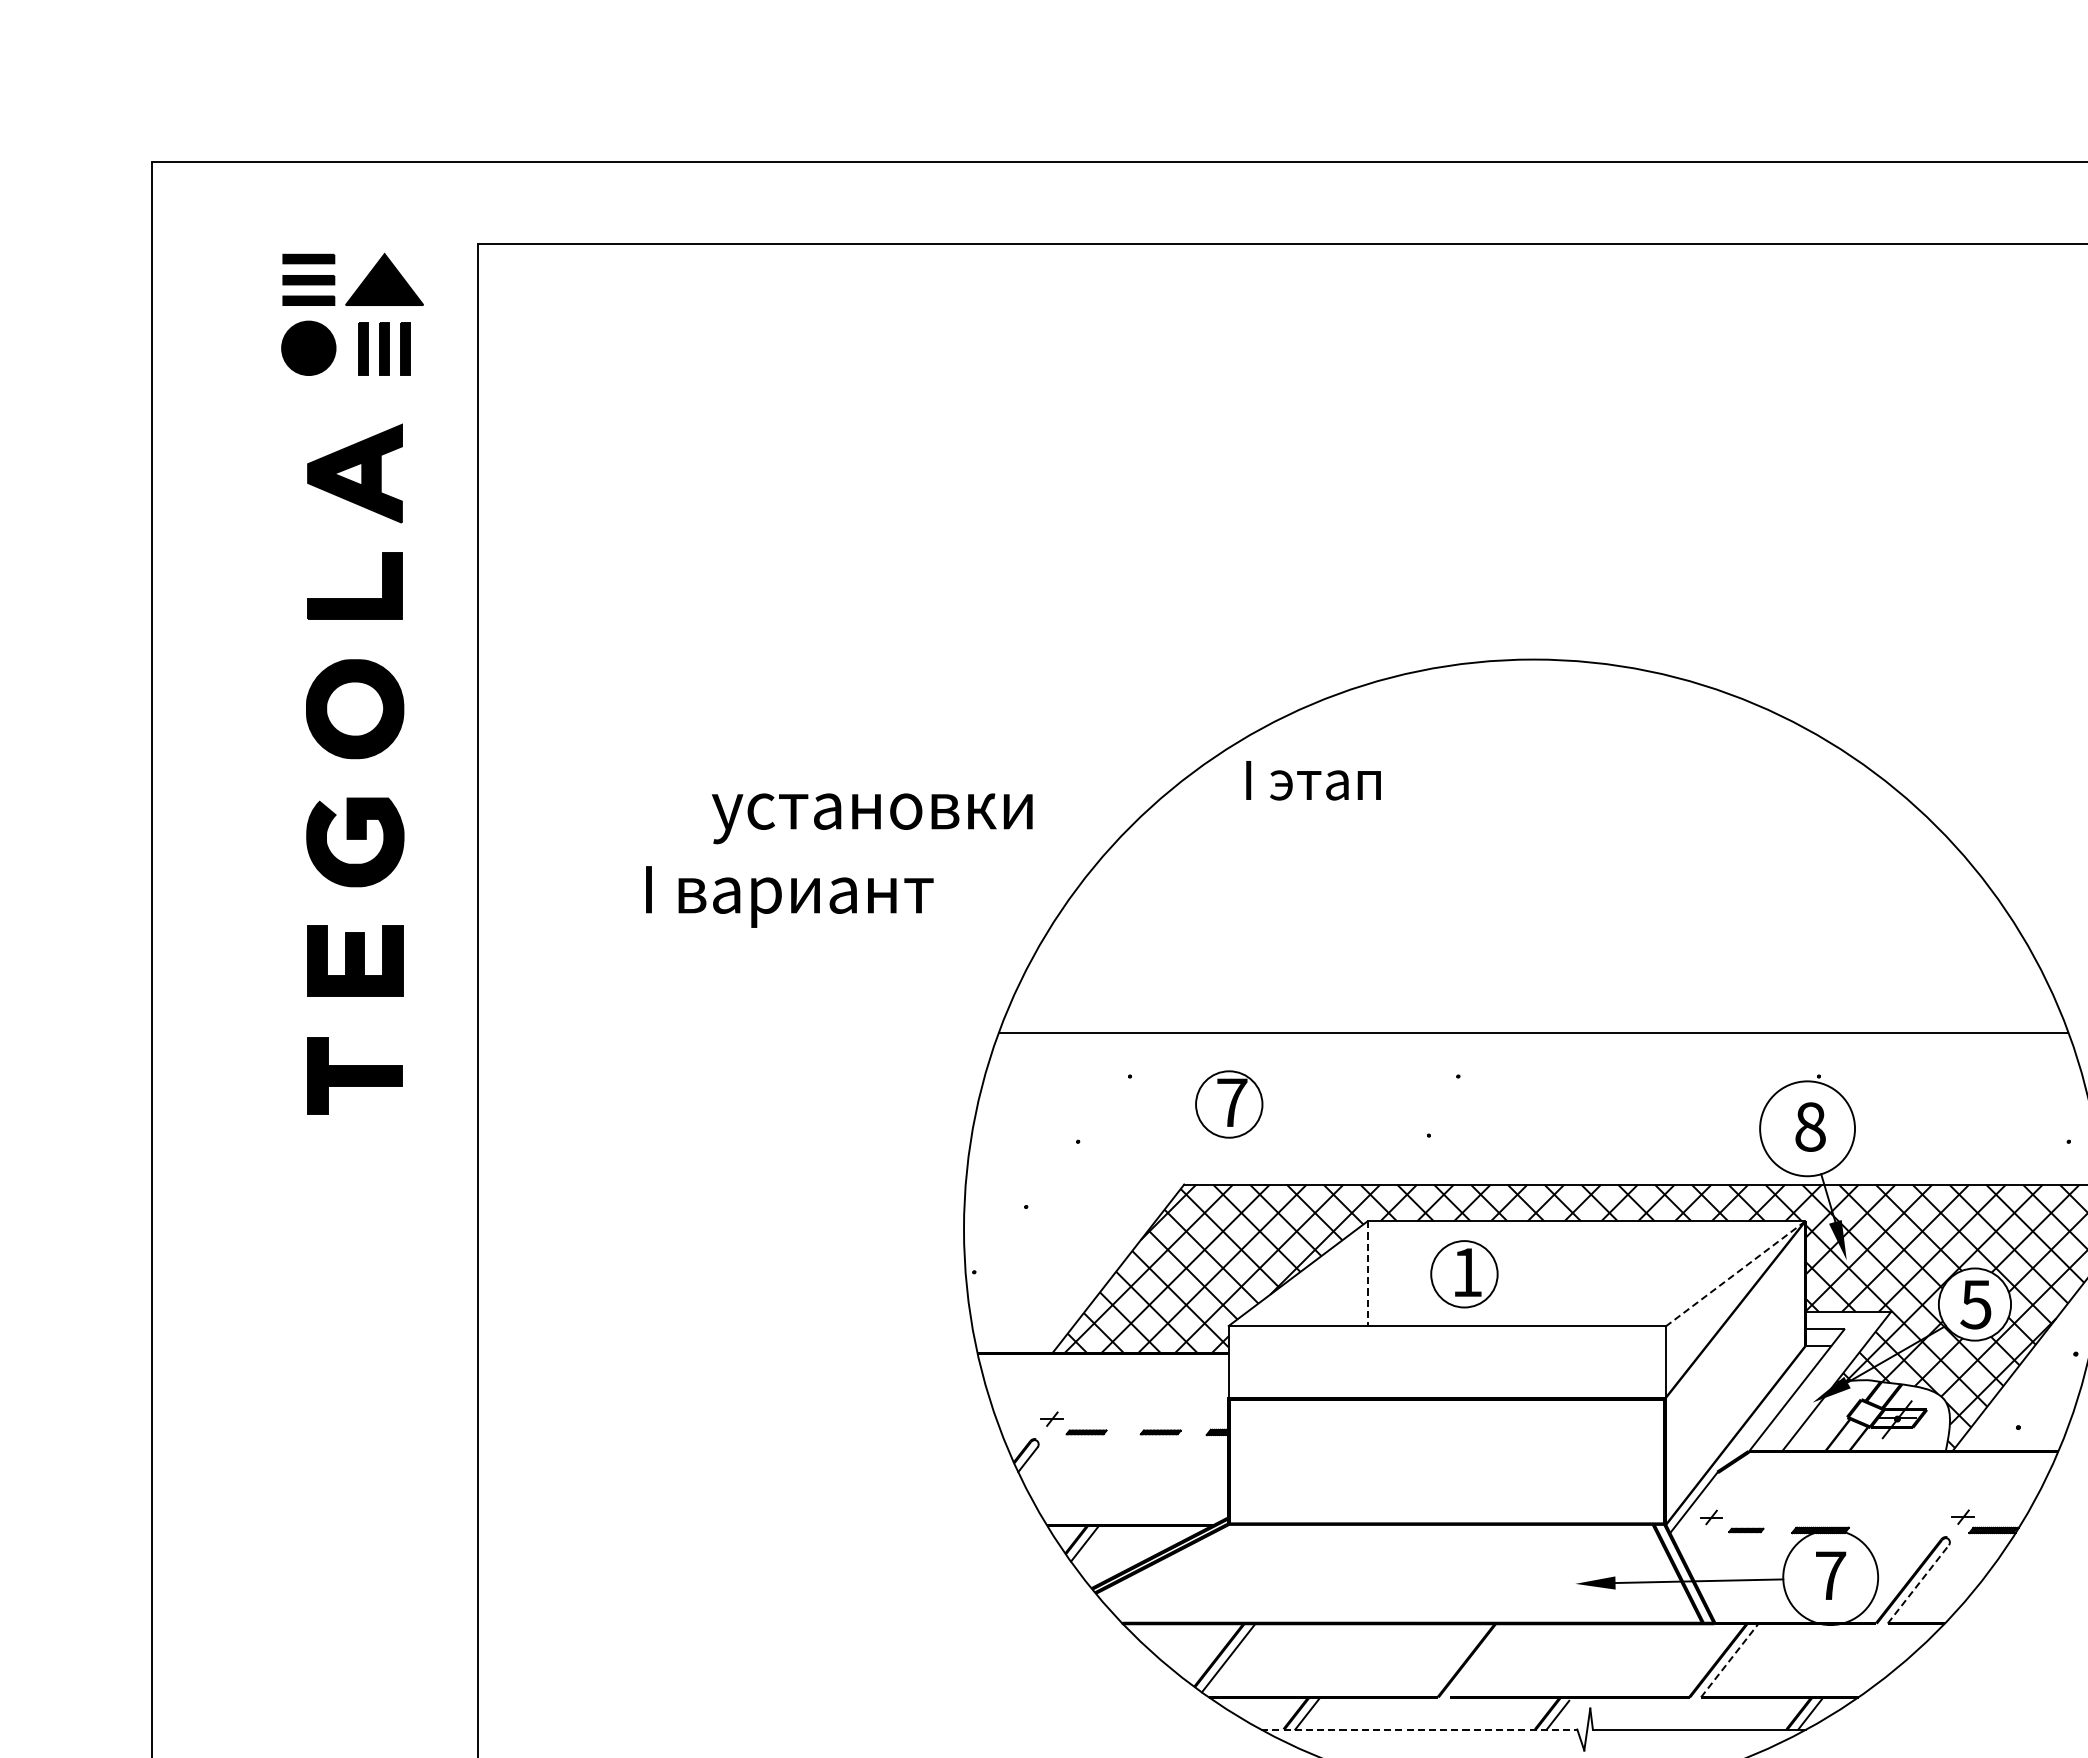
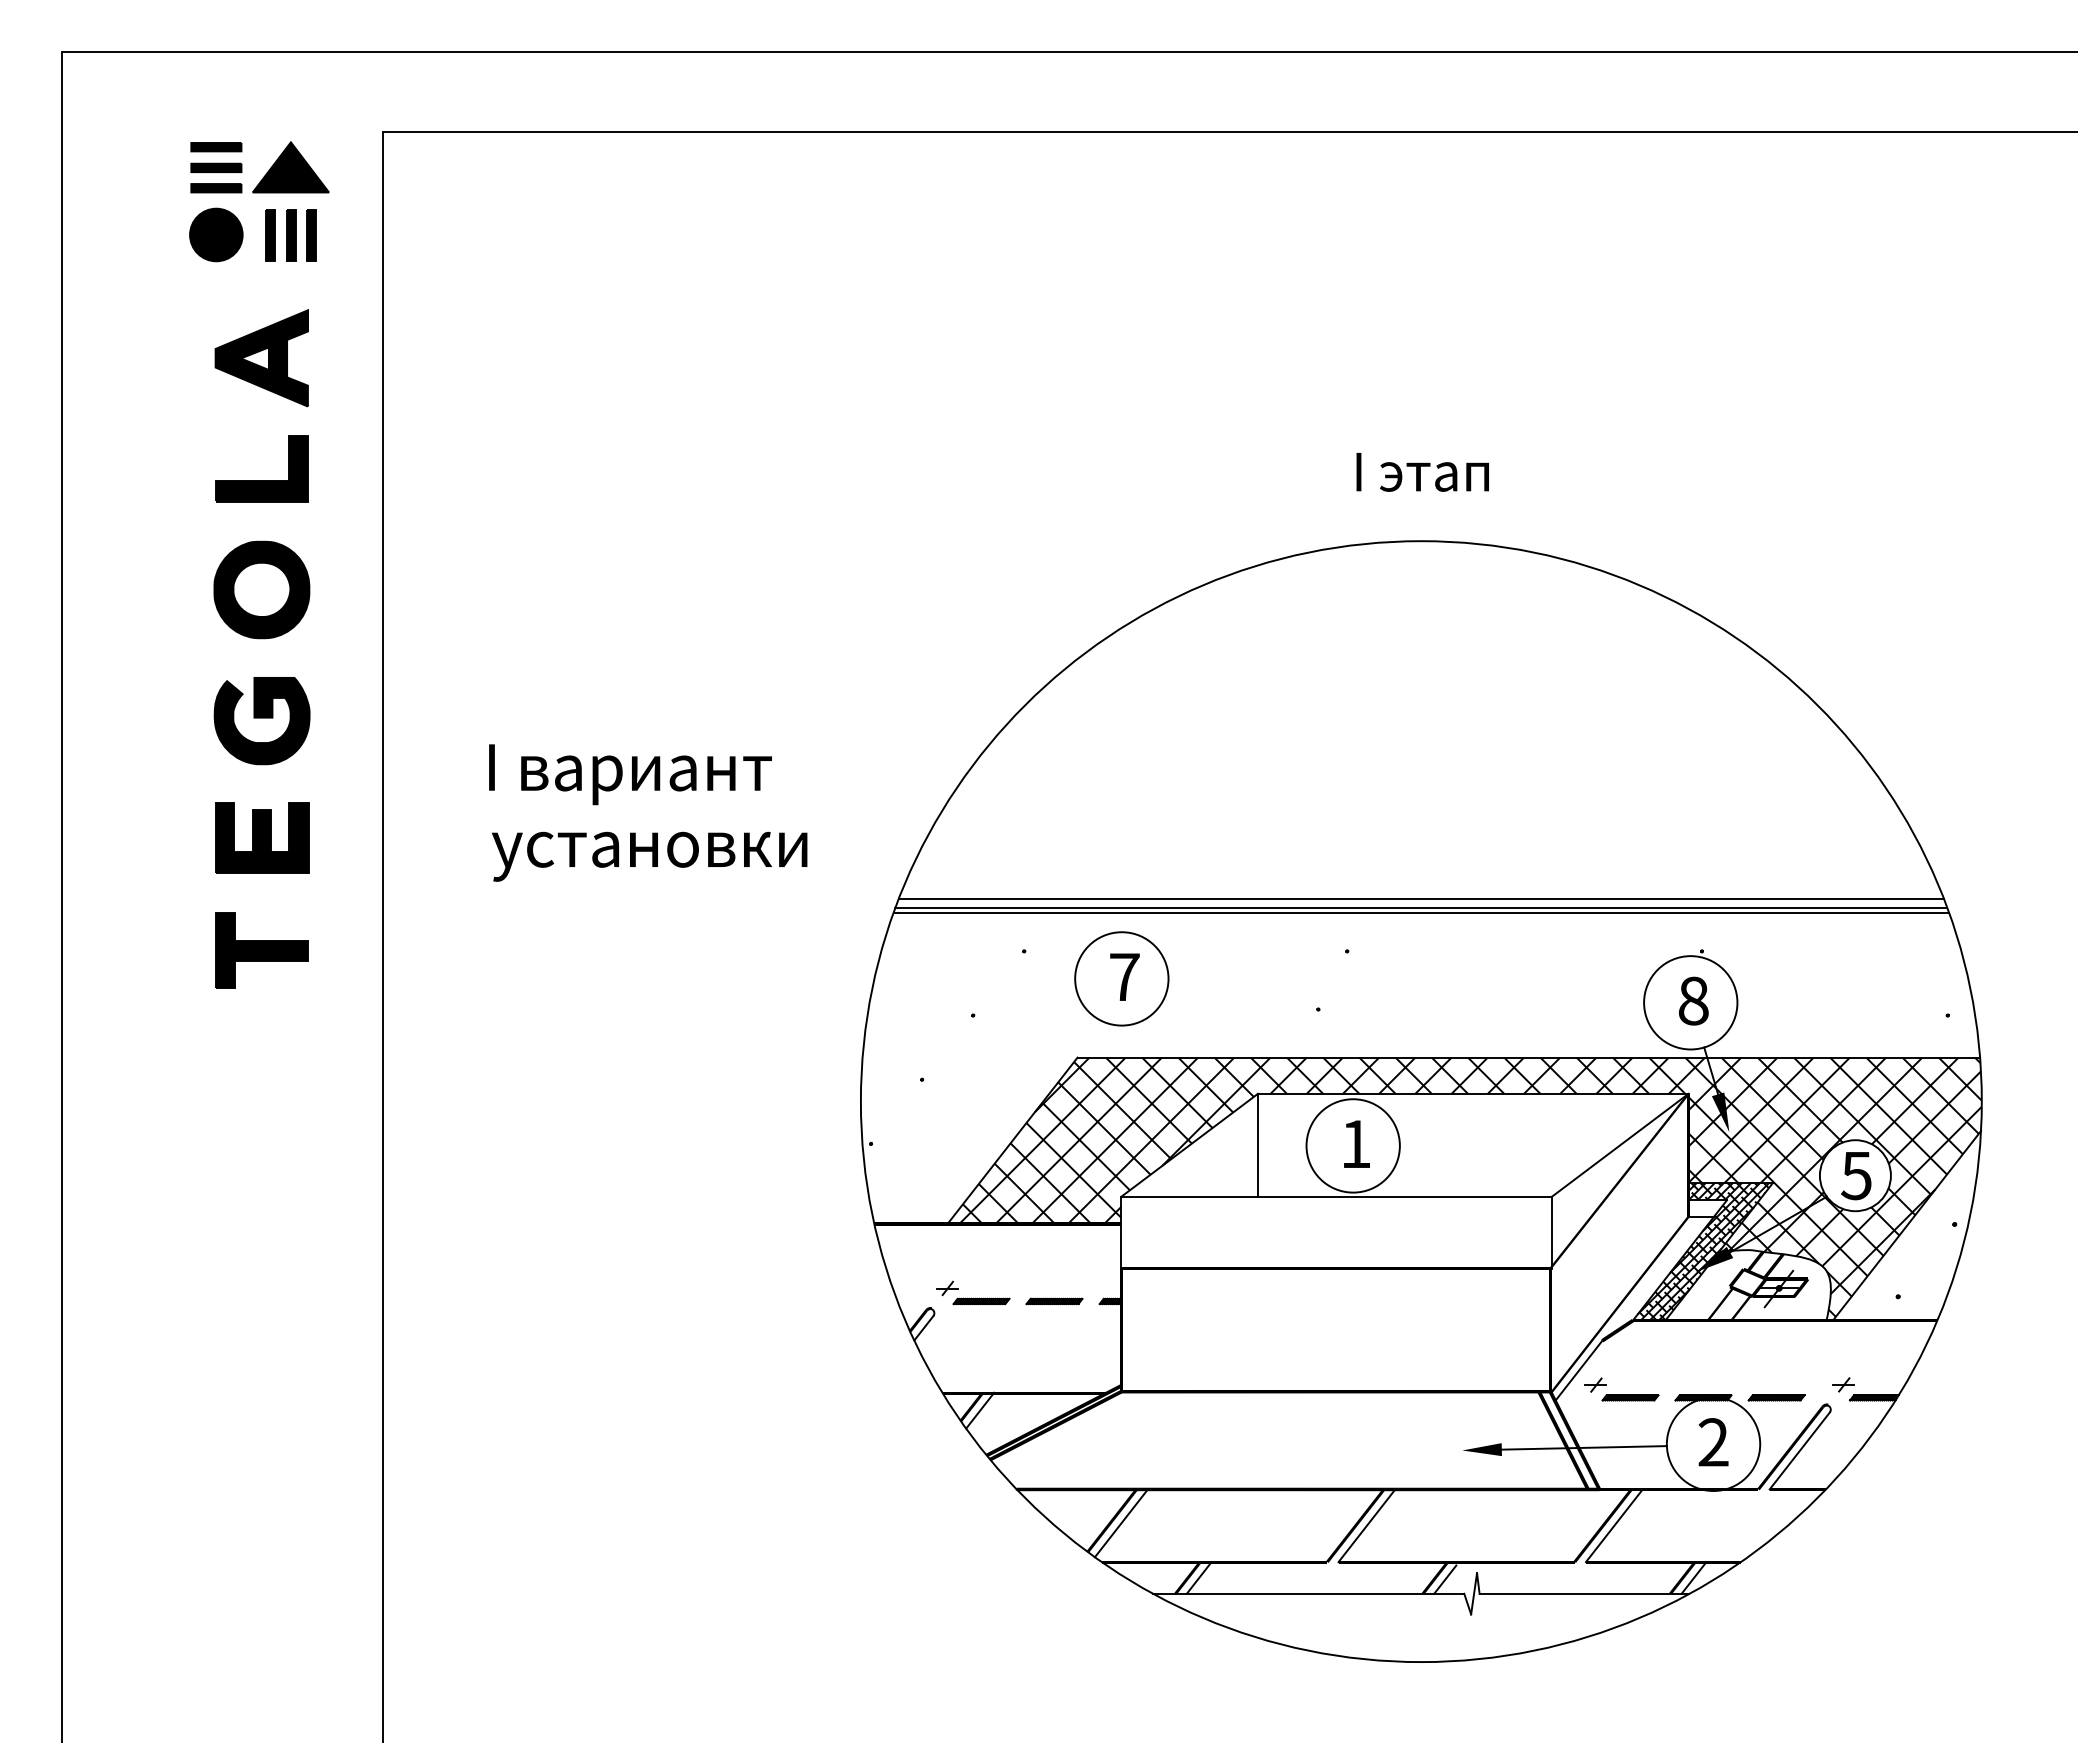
text: (1313, 780) -> (1422, 472), moved
text: (872, 818) -> (649, 856), moved
text: (789, 896) -> (630, 774), moved
line: (1532, 1022) -> (1420, 898), added
line: (1533, 1038) -> (1421, 913), added
circle: (1228, 1104) -> (1121, 978), size x1.43
line: (1367, 1273) -> (1257, 1145), dashed -> solid
circle: (1463, 1273) -> (1352, 1145), size x1.43
line: (1736, 1273) -> (1620, 1145), dashed -> solid
hatch: (1820, 1381) -> (1703, 1251), added
part: (1086, 1432) -> (981, 1301), size x1.43
part: (1160, 1432) -> (1054, 1301), size x1.43
part: (1746, 1530) -> (1630, 1397), size x1.67
part: (1894, 1530) -> (1776, 1397), added
text: (1830, 1575) -> (1713, 1442), 7 -> 2
line: (1918, 1583) -> (1799, 1450), dashed -> solid
line: (1477, 1660) -> (1366, 1525), added
line: (1730, 1660) -> (1614, 1525), dashed -> solid
line: (1418, 1729) -> (1308, 1593), dashed -> solid

